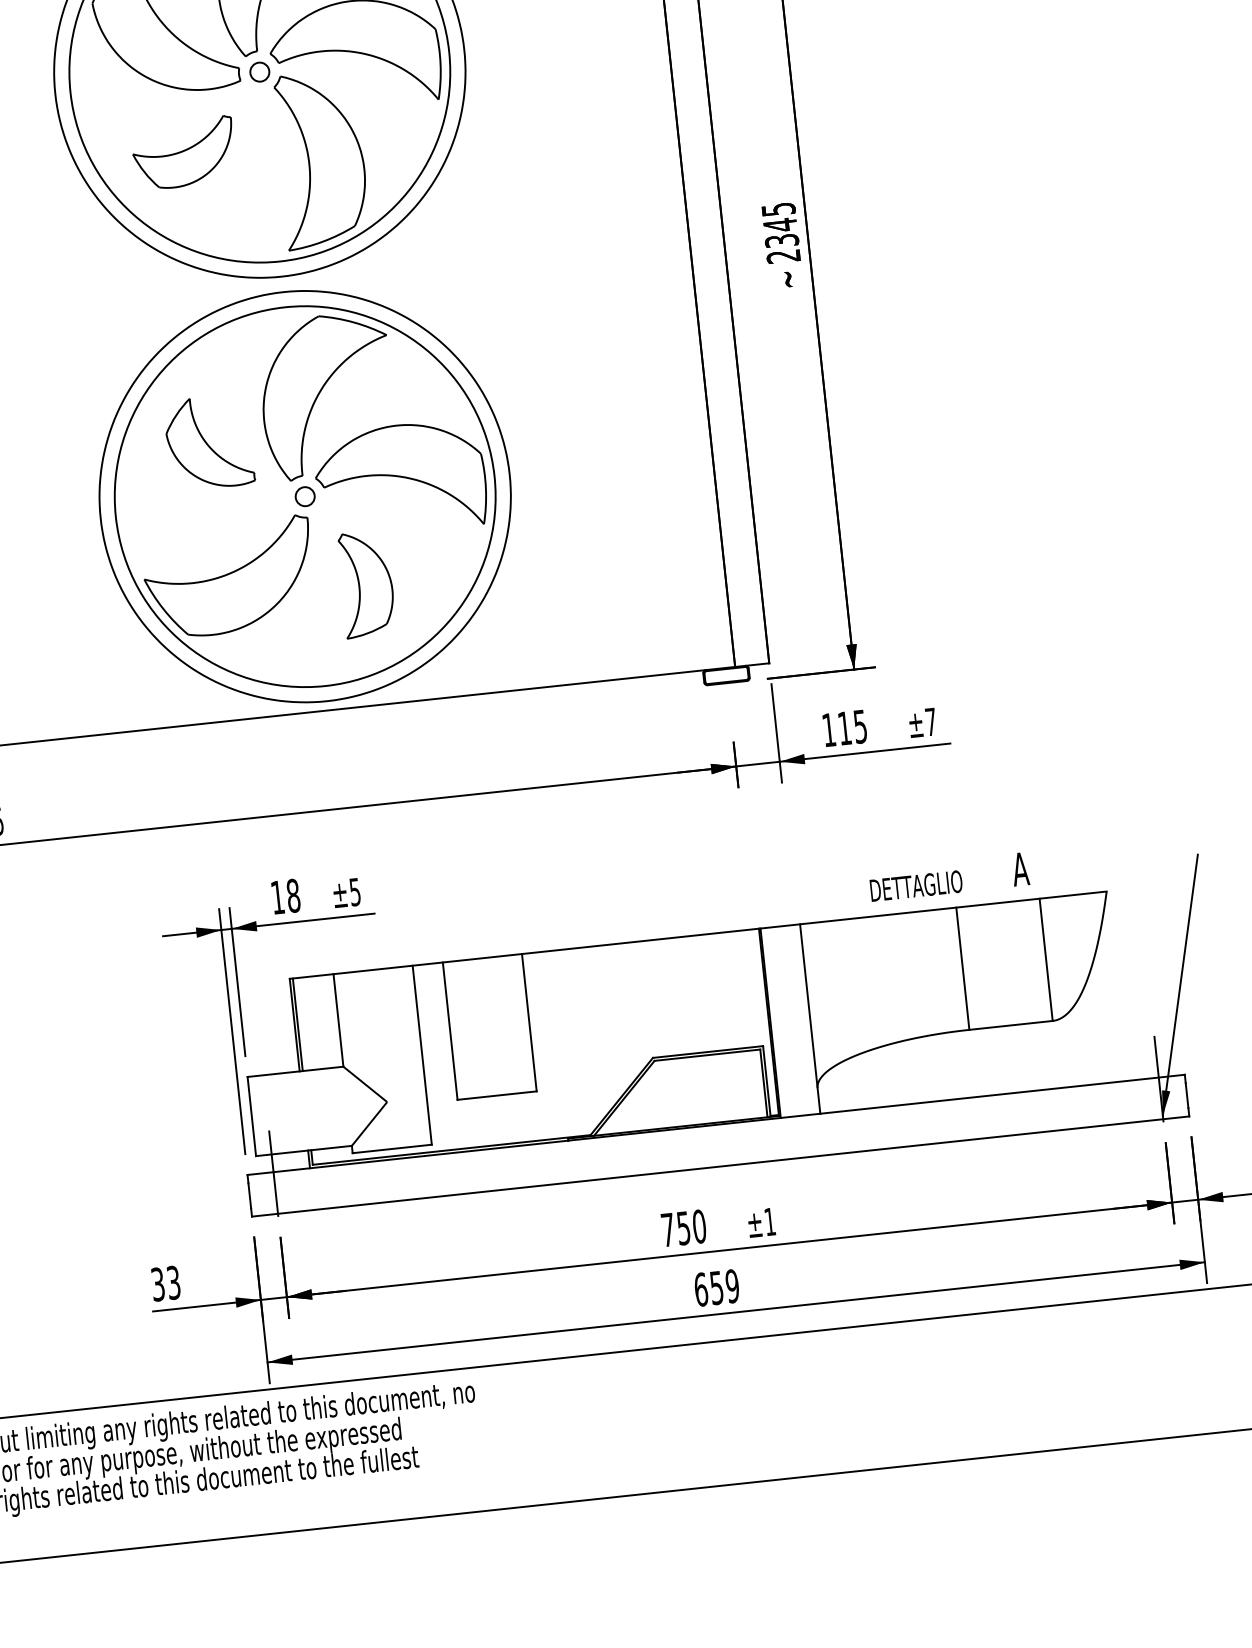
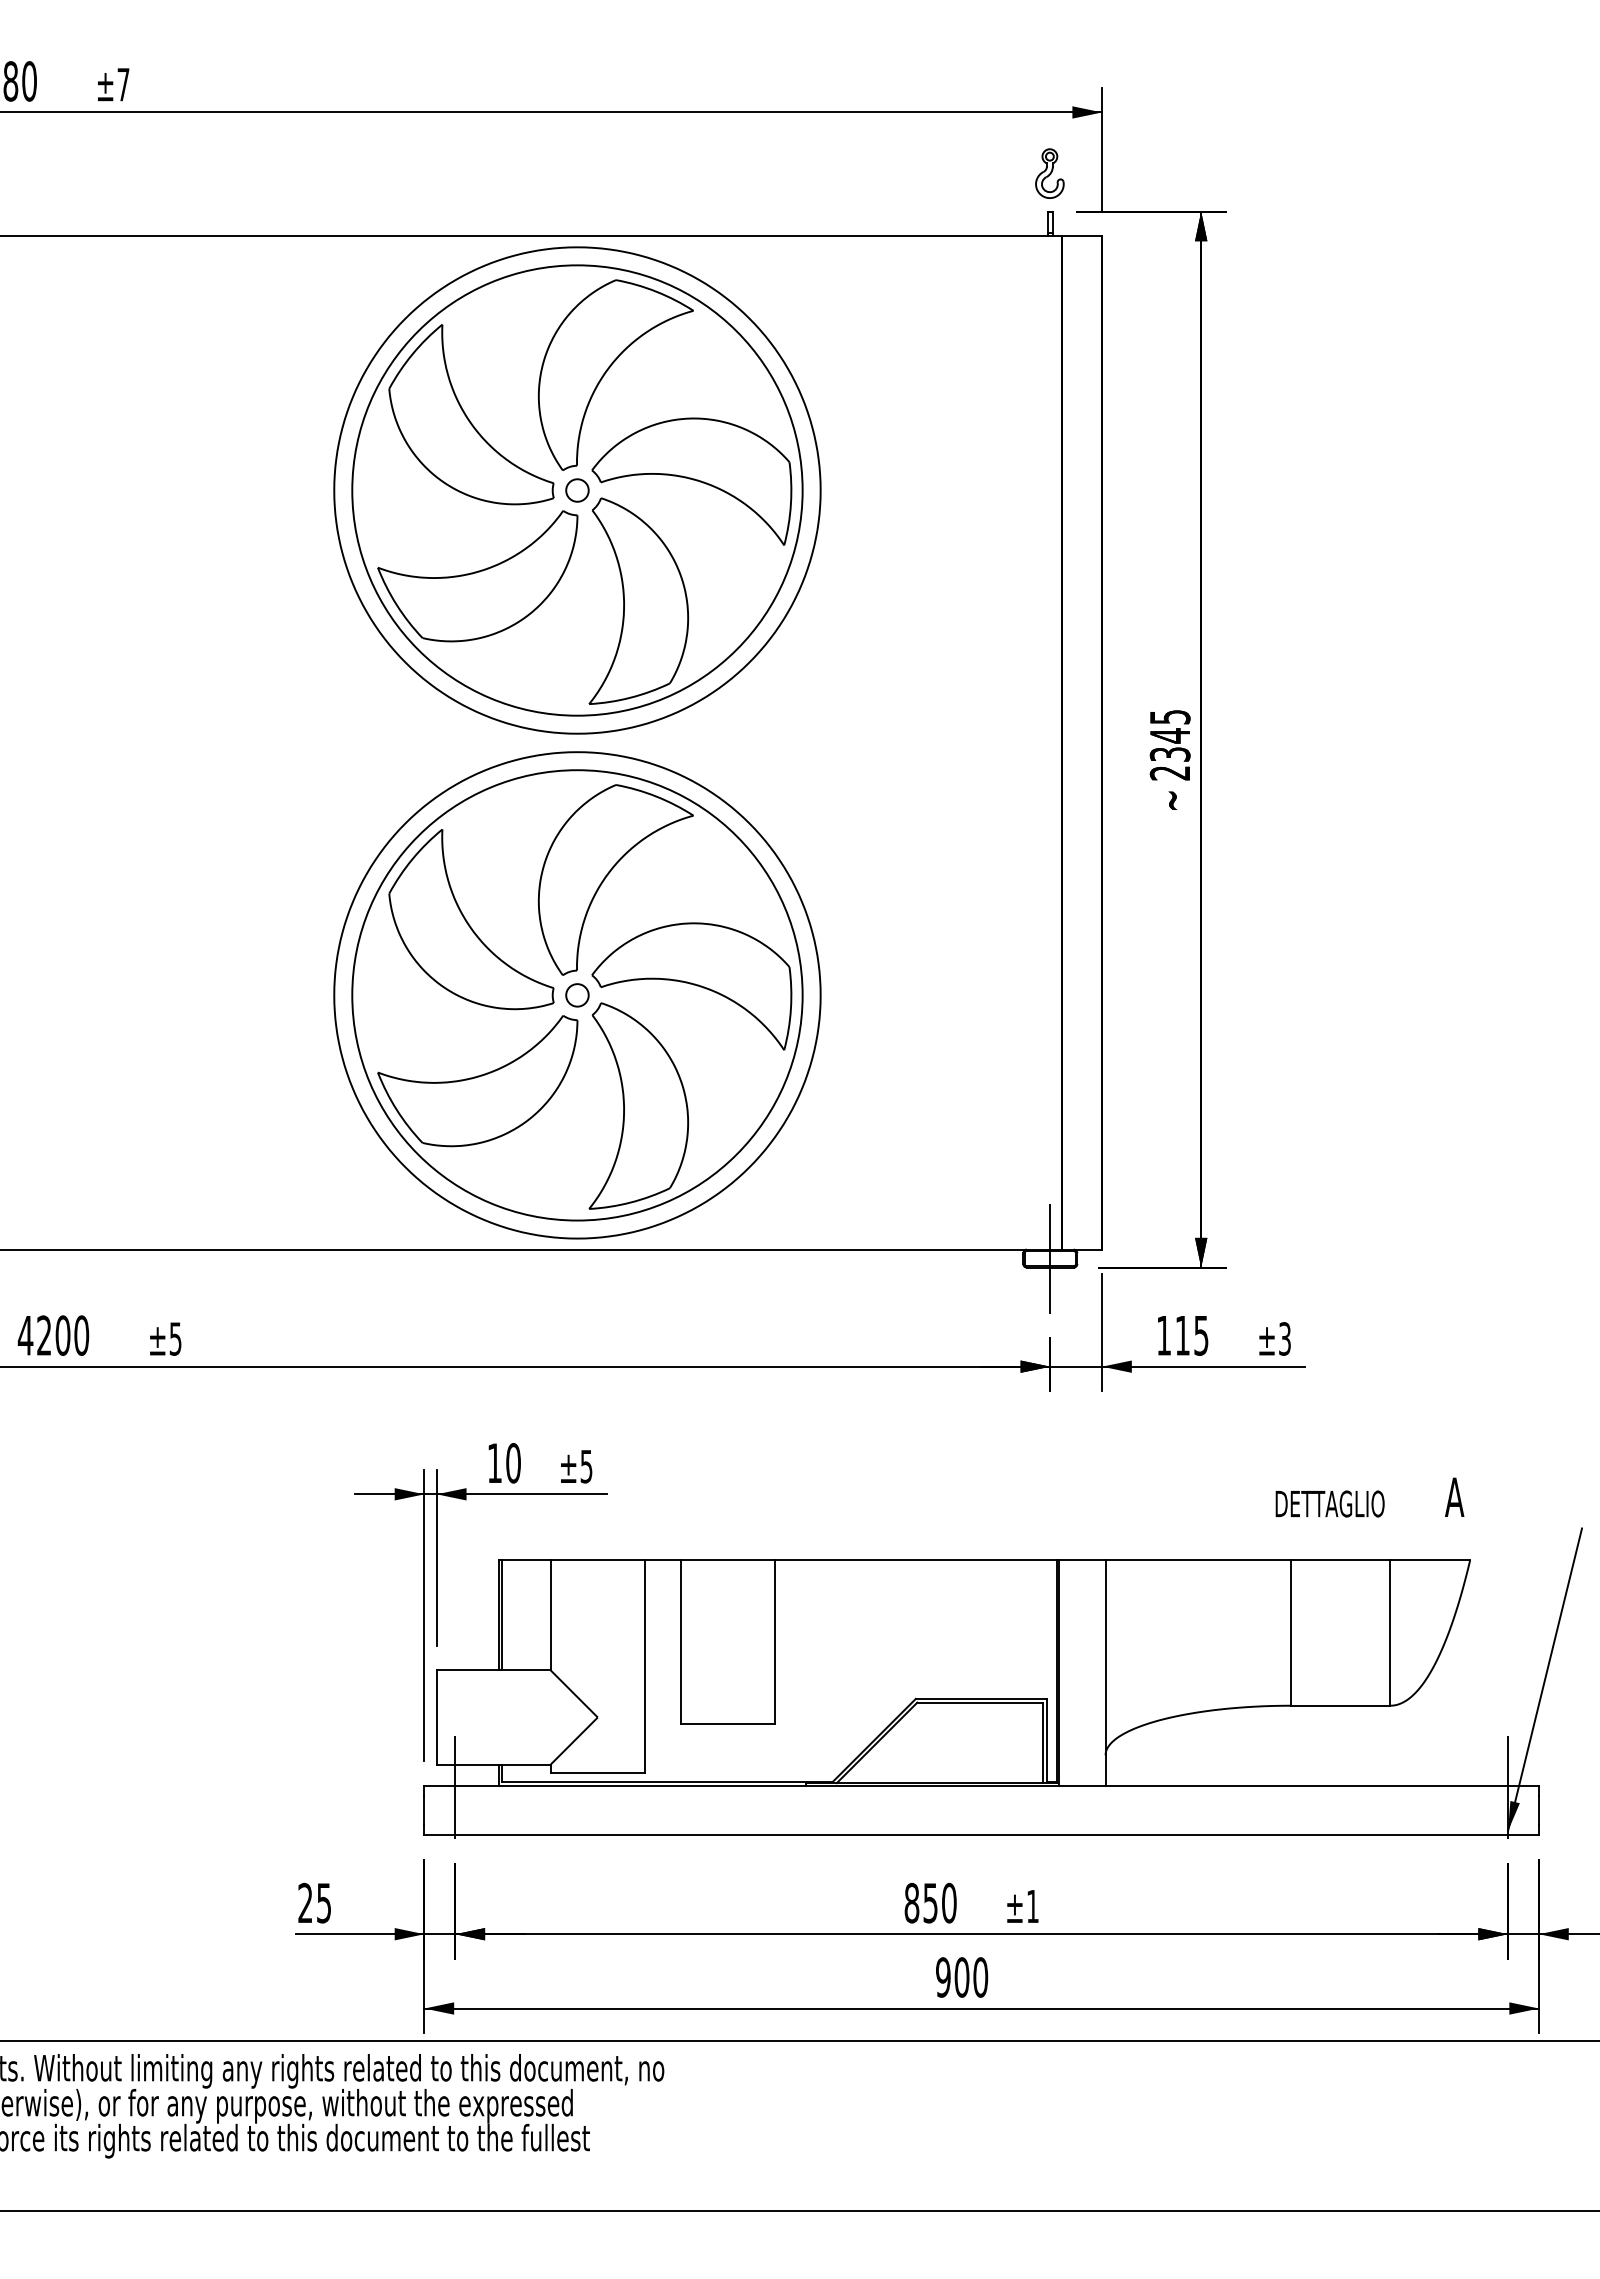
part: (183, 153) -> (477, 576), size x1.67
part: (209, 442) -> (471, 919), size x1.67
part: (366, 583) -> (638, 1105), size x1.67
line: (726, 675) -> (1050, 1258), added
text: (930, 721) -> (1284, 1338), ±7 -> ±3
text: (948, 877) -> (1369, 1497), moved
text: (293, 896) -> (513, 1463), 18 -> 10
text: (667, 1229) -> (911, 1902), 750 -> 850
text: (165, 1283) -> (314, 1902), 33 -> 25
text: (717, 1287) -> (962, 1977), 659 -> 900

